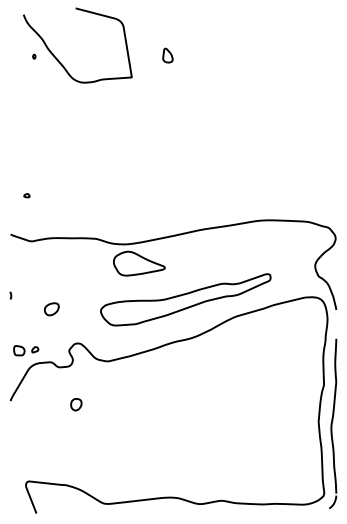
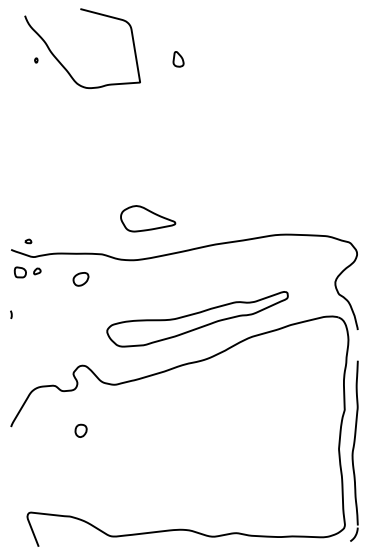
part: (26, 195) -> (28, 241), moved
part: (139, 263) -> (148, 218), moved
part: (51, 309) -> (80, 279), moved
part: (25, 350) -> (27, 272), moved

